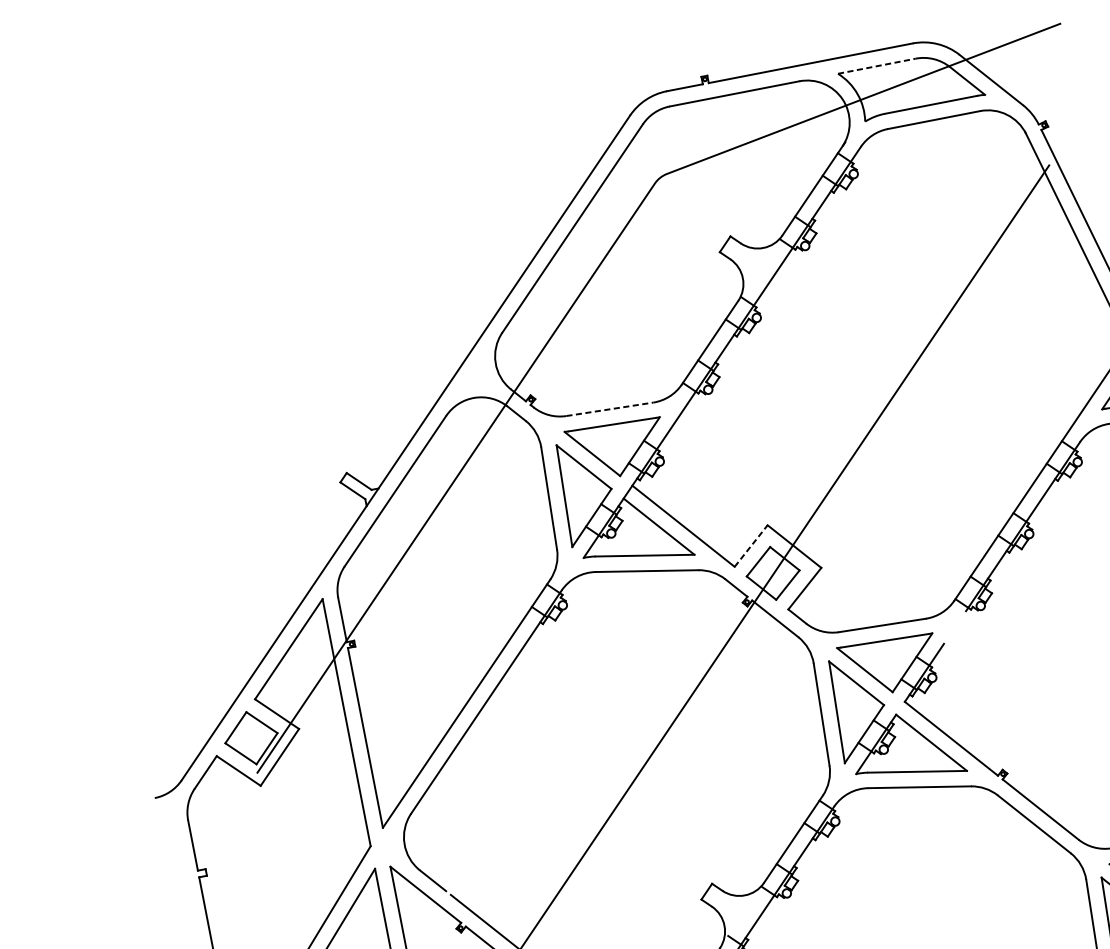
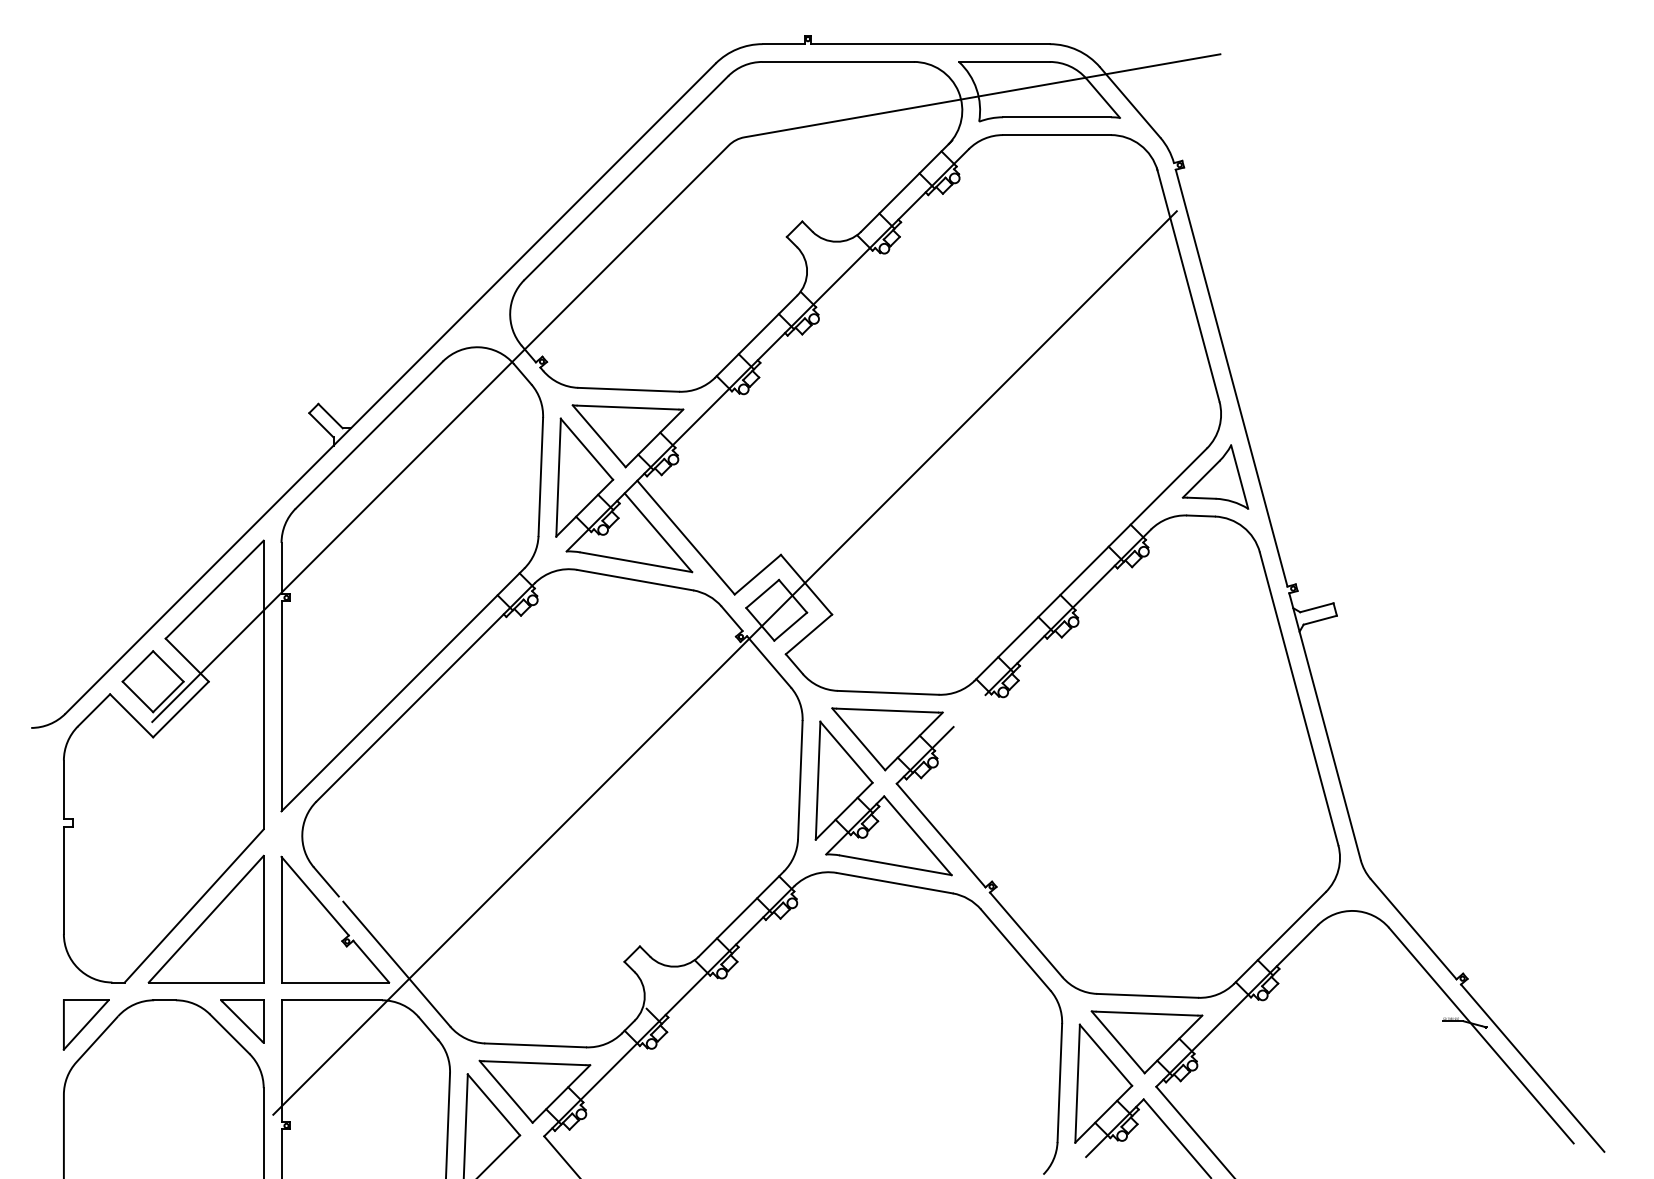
line: (876, 65) -> (1004, 61), dashed -> solid
line: (610, 408) -> (629, 389), dashed -> solid
line: (751, 545) -> (758, 574), dashed -> solid

